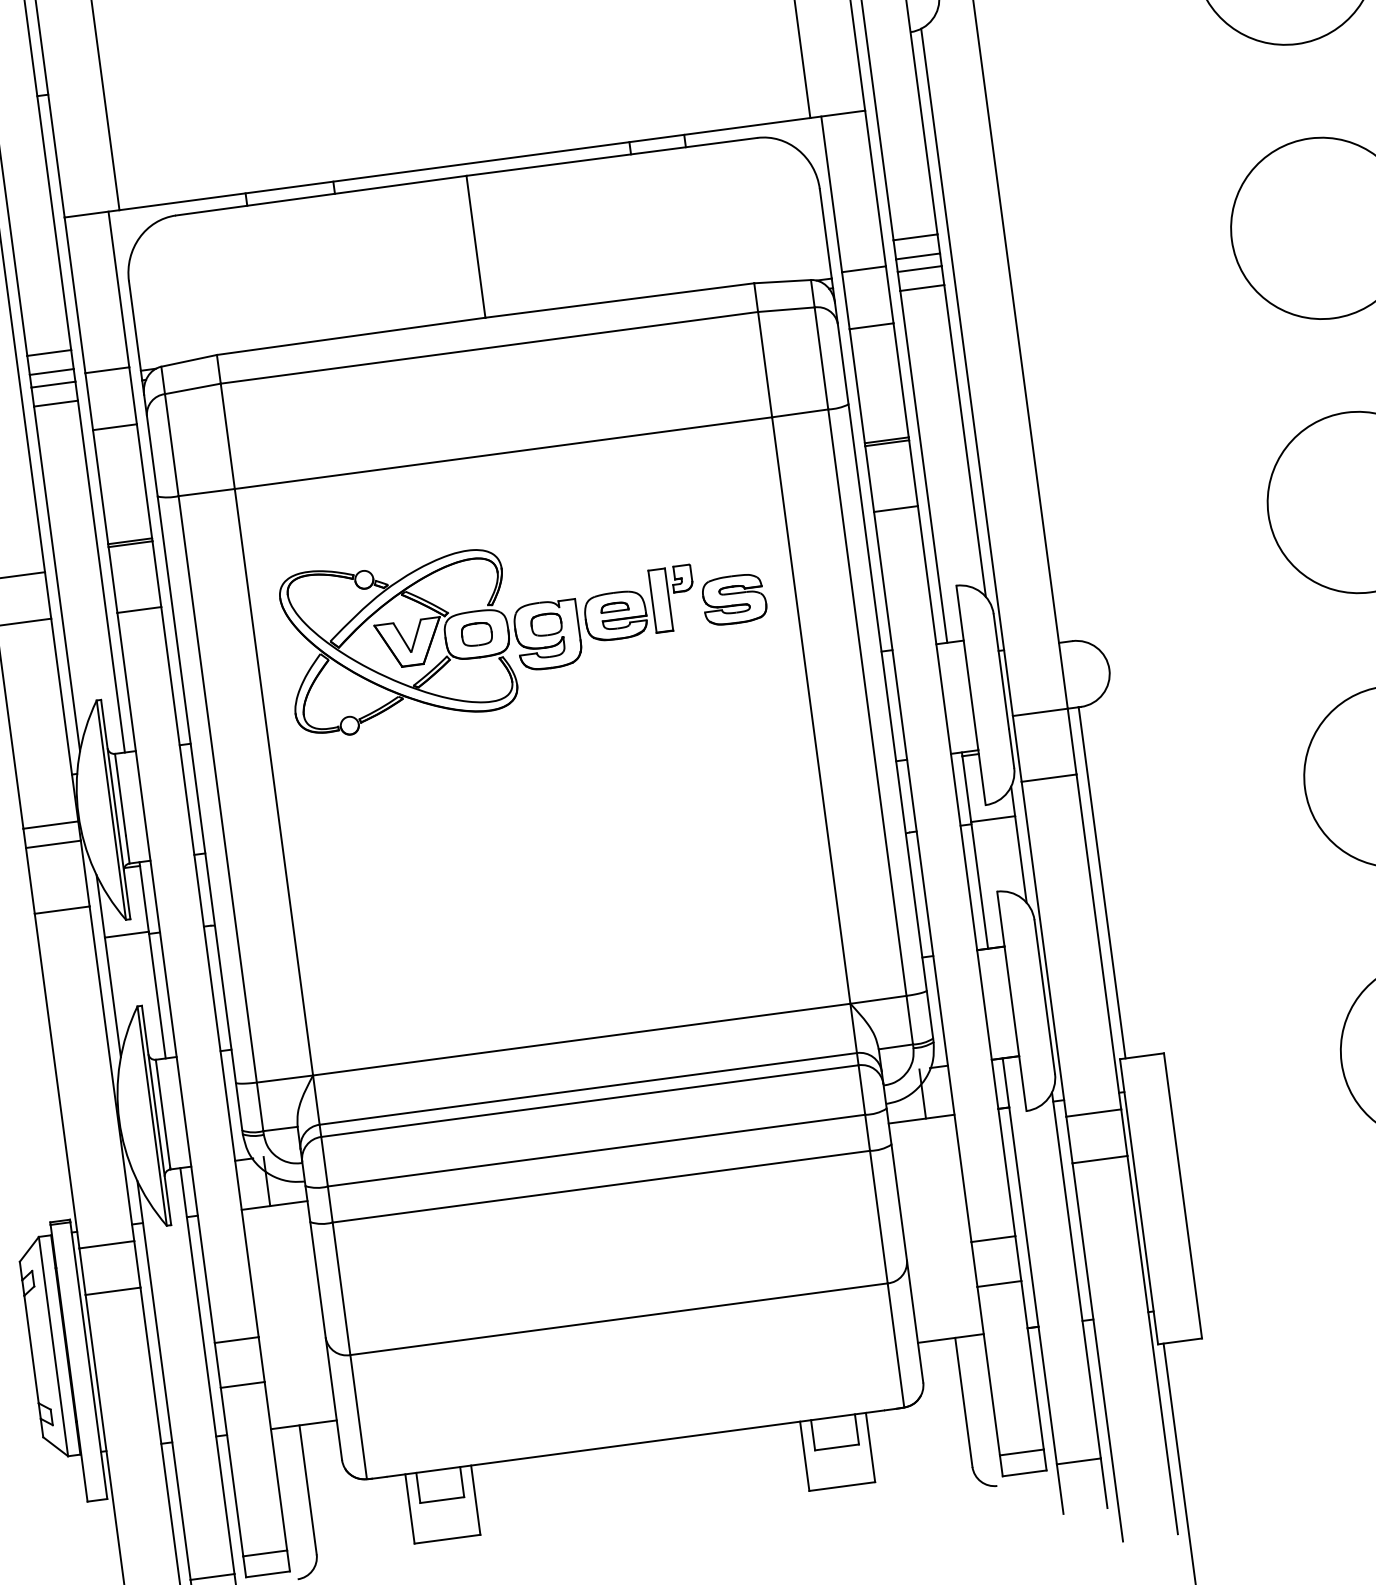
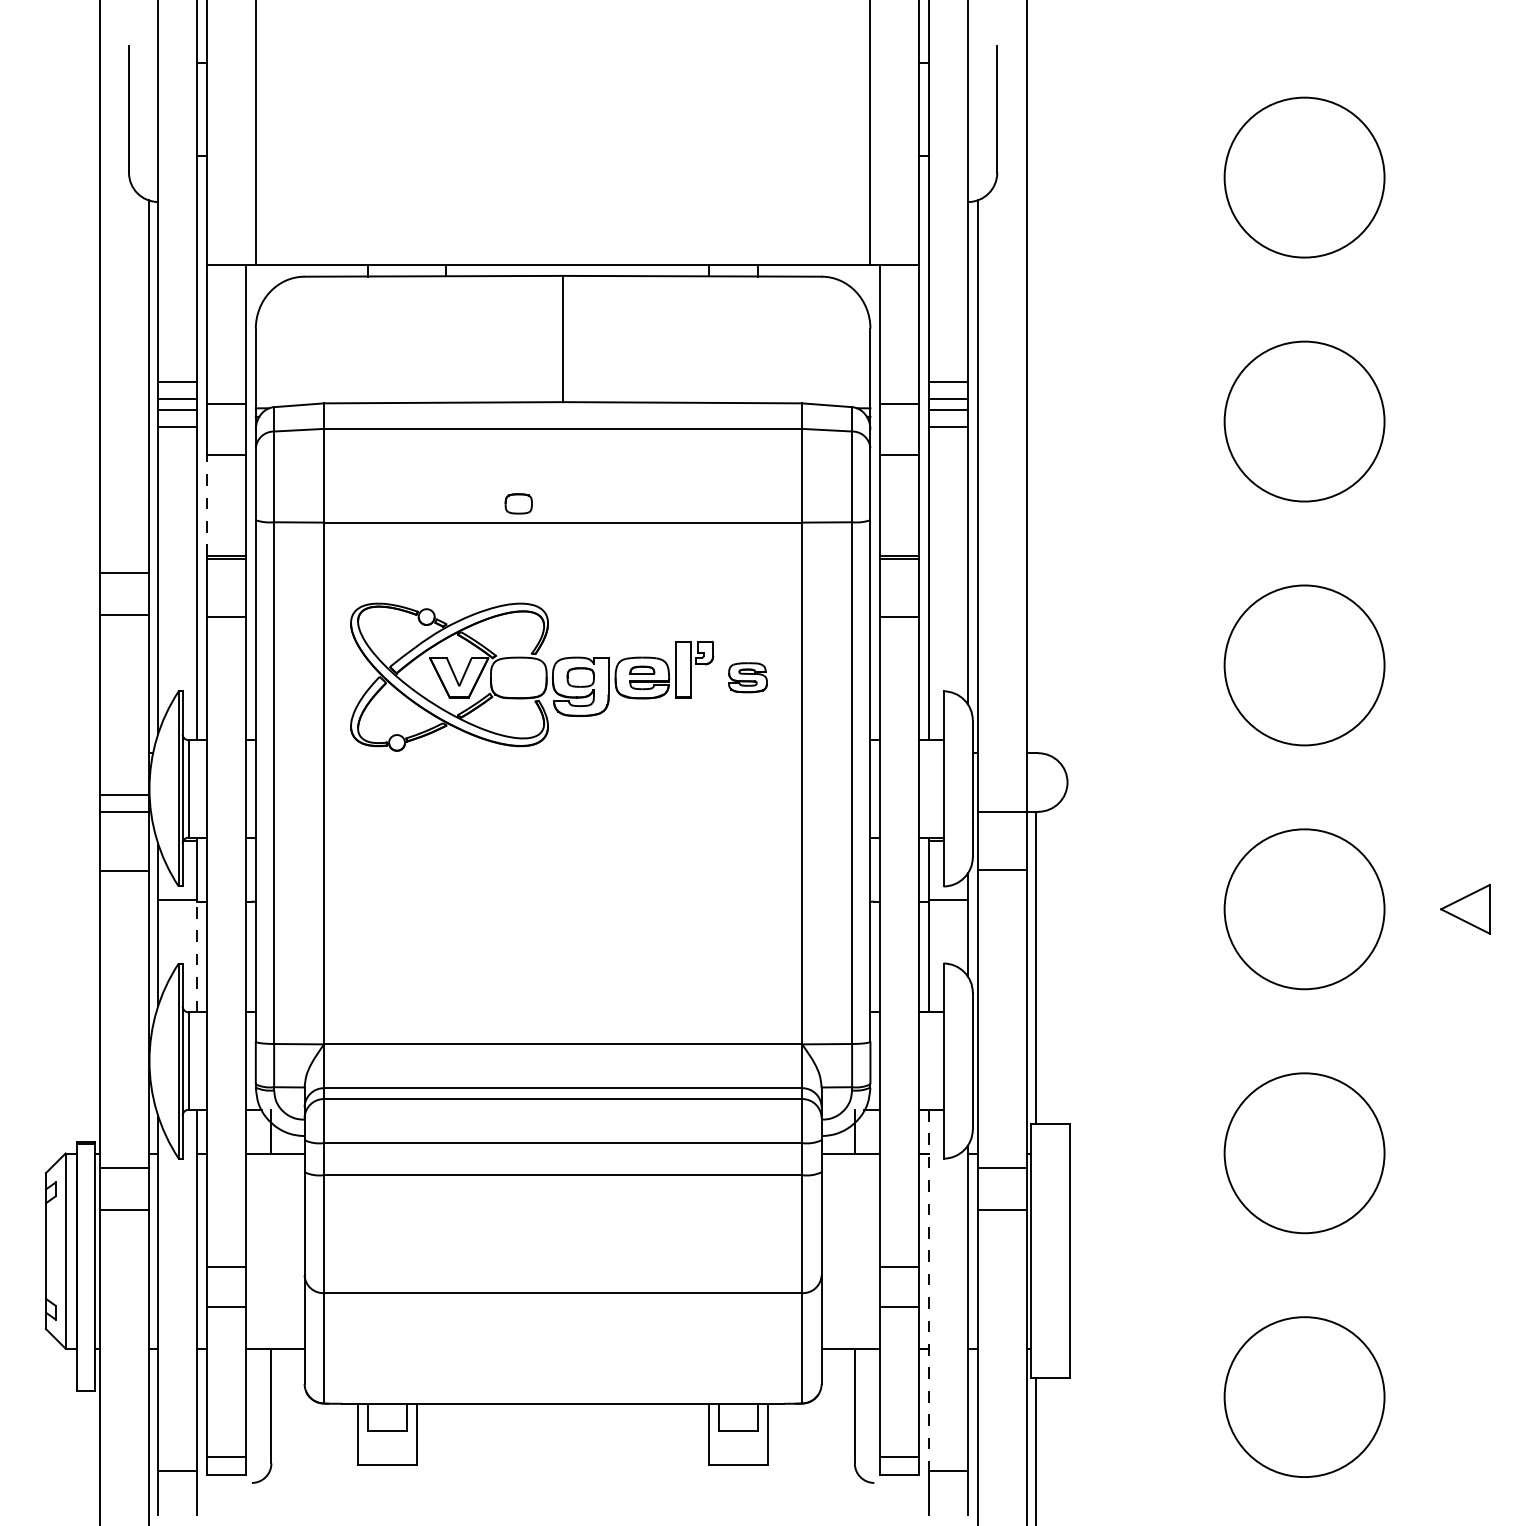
line: (101, 487) -> (207, 505), solid -> dashed
part: (733, 599) -> (747, 677), size x0.7
part: (476, 633) -> (518, 503), moved
line: (157, 994) -> (197, 955), solid -> dashed
line: (1029, 1261) -> (928, 1290), solid -> dashed

